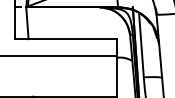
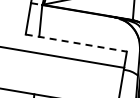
line: (66, 39) -> (76, 43), solid -> dashed

